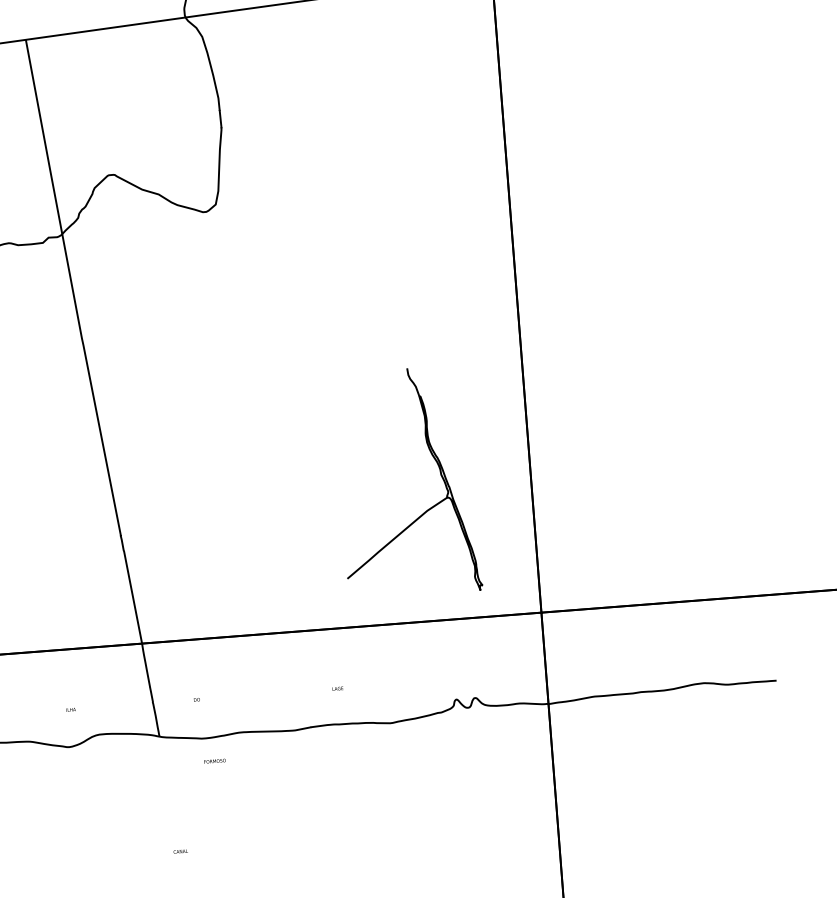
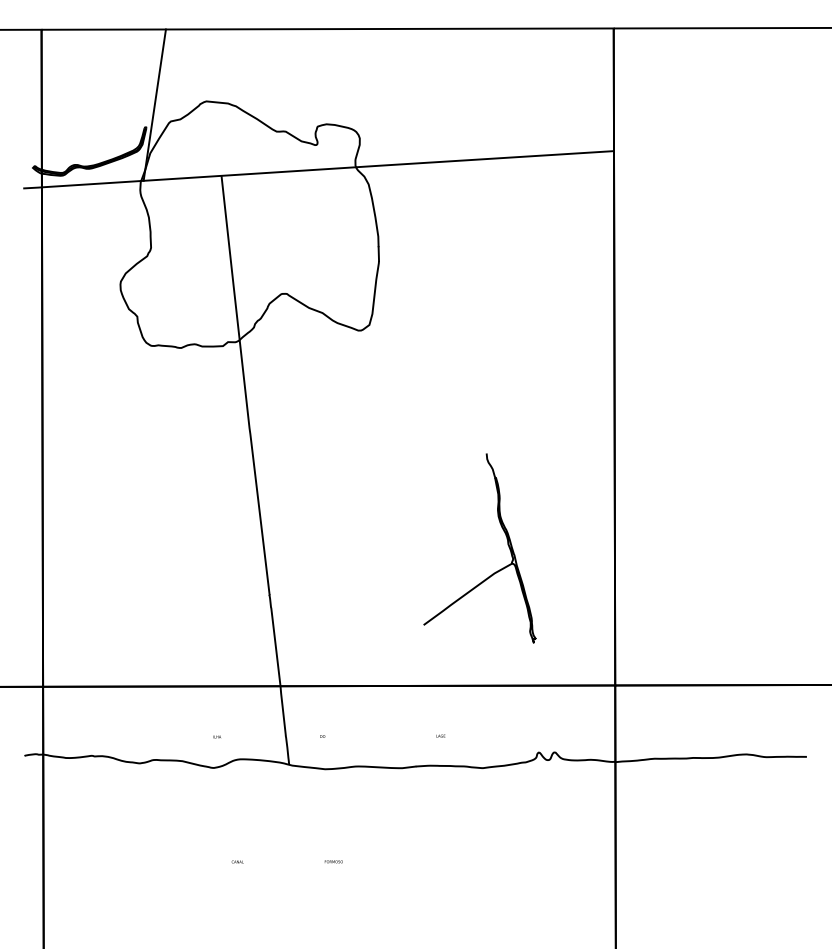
part: (428, 508) -> (495, 571), moved
text: (214, 760) -> (333, 861), moved
text: (180, 851) -> (237, 861), moved

